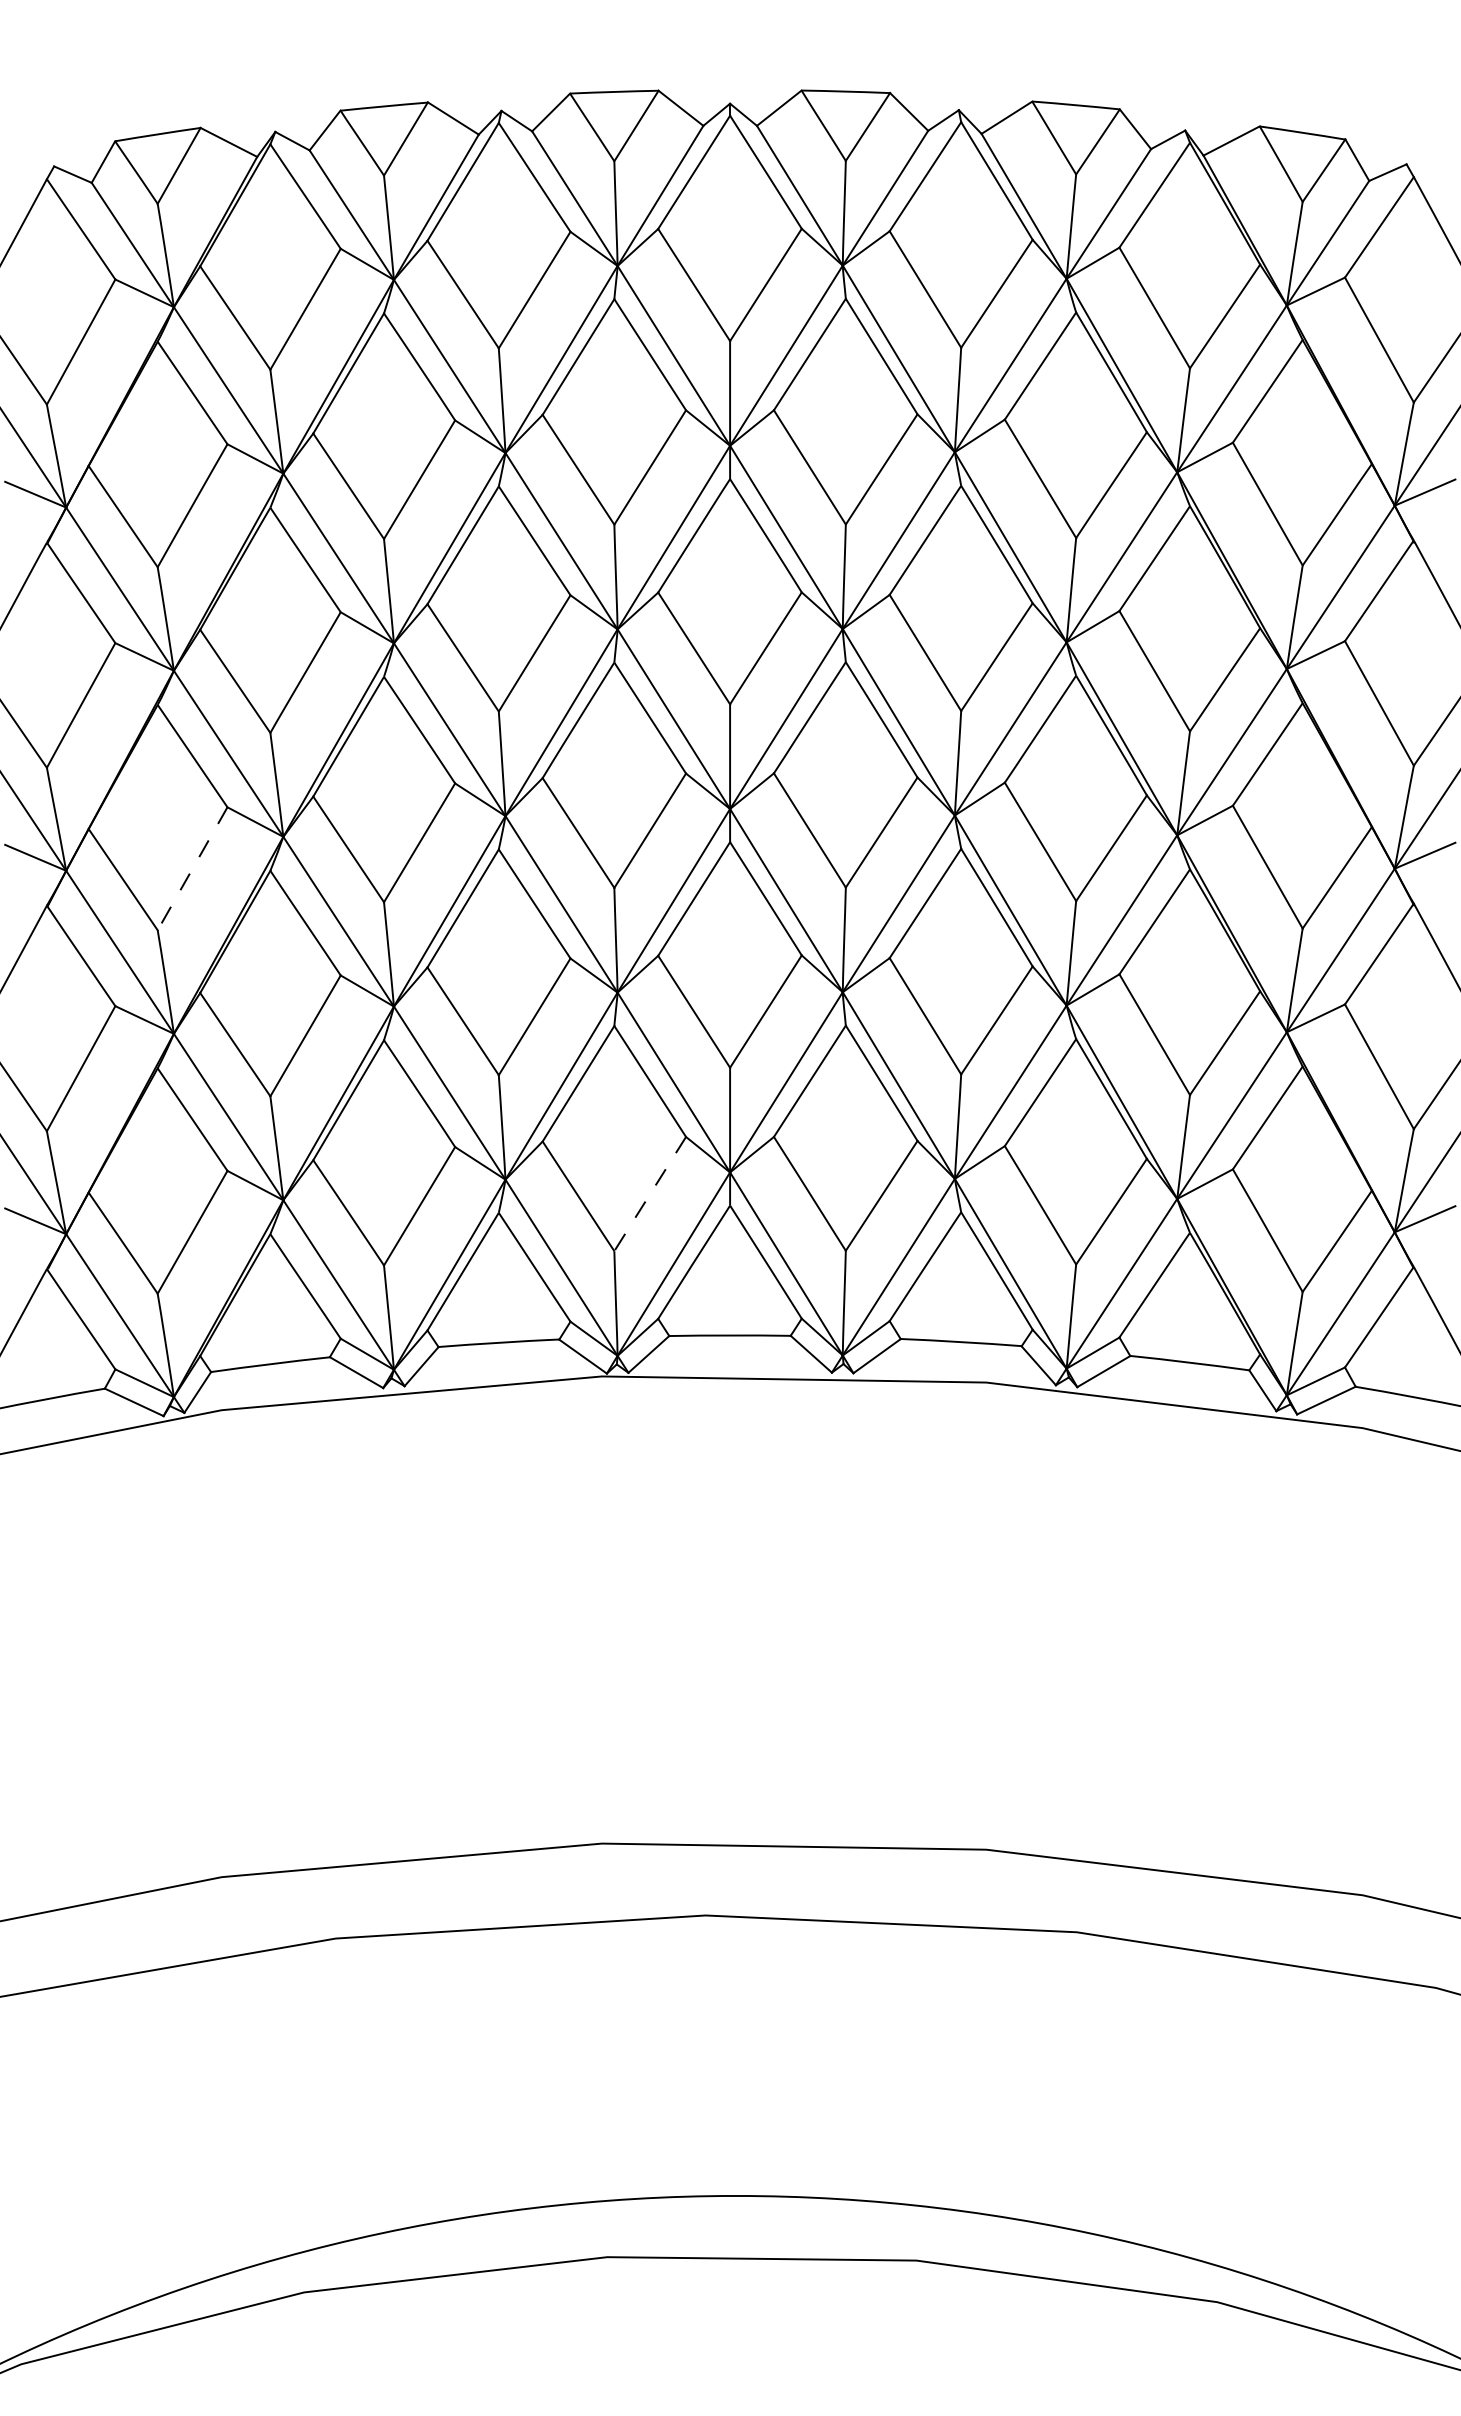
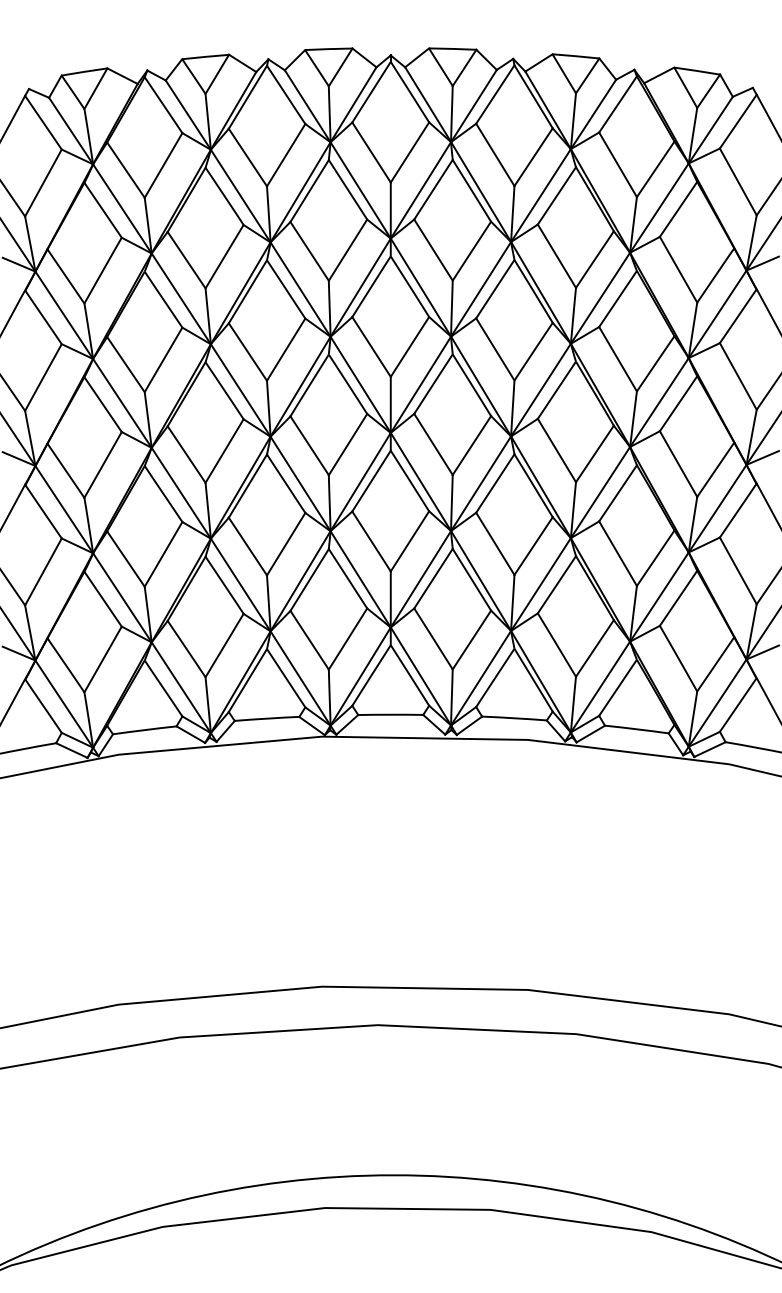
line: (193, 867) -> (103, 464), dashed -> solid
line: (649, 1194) -> (347, 639), dashed -> solid

